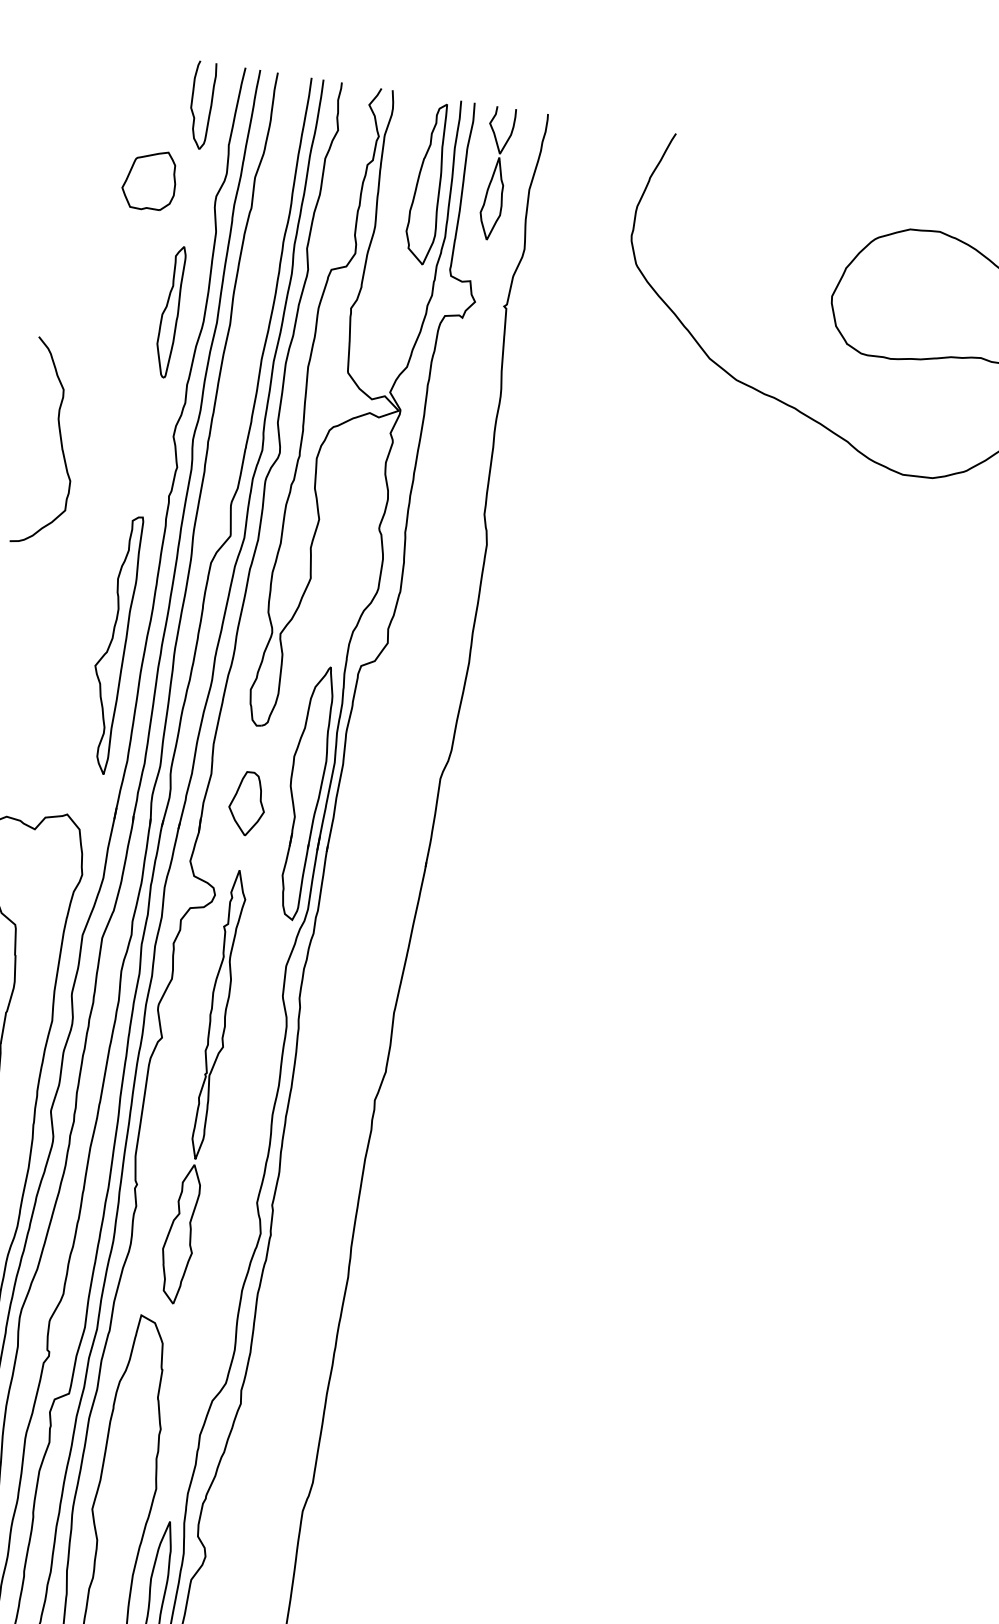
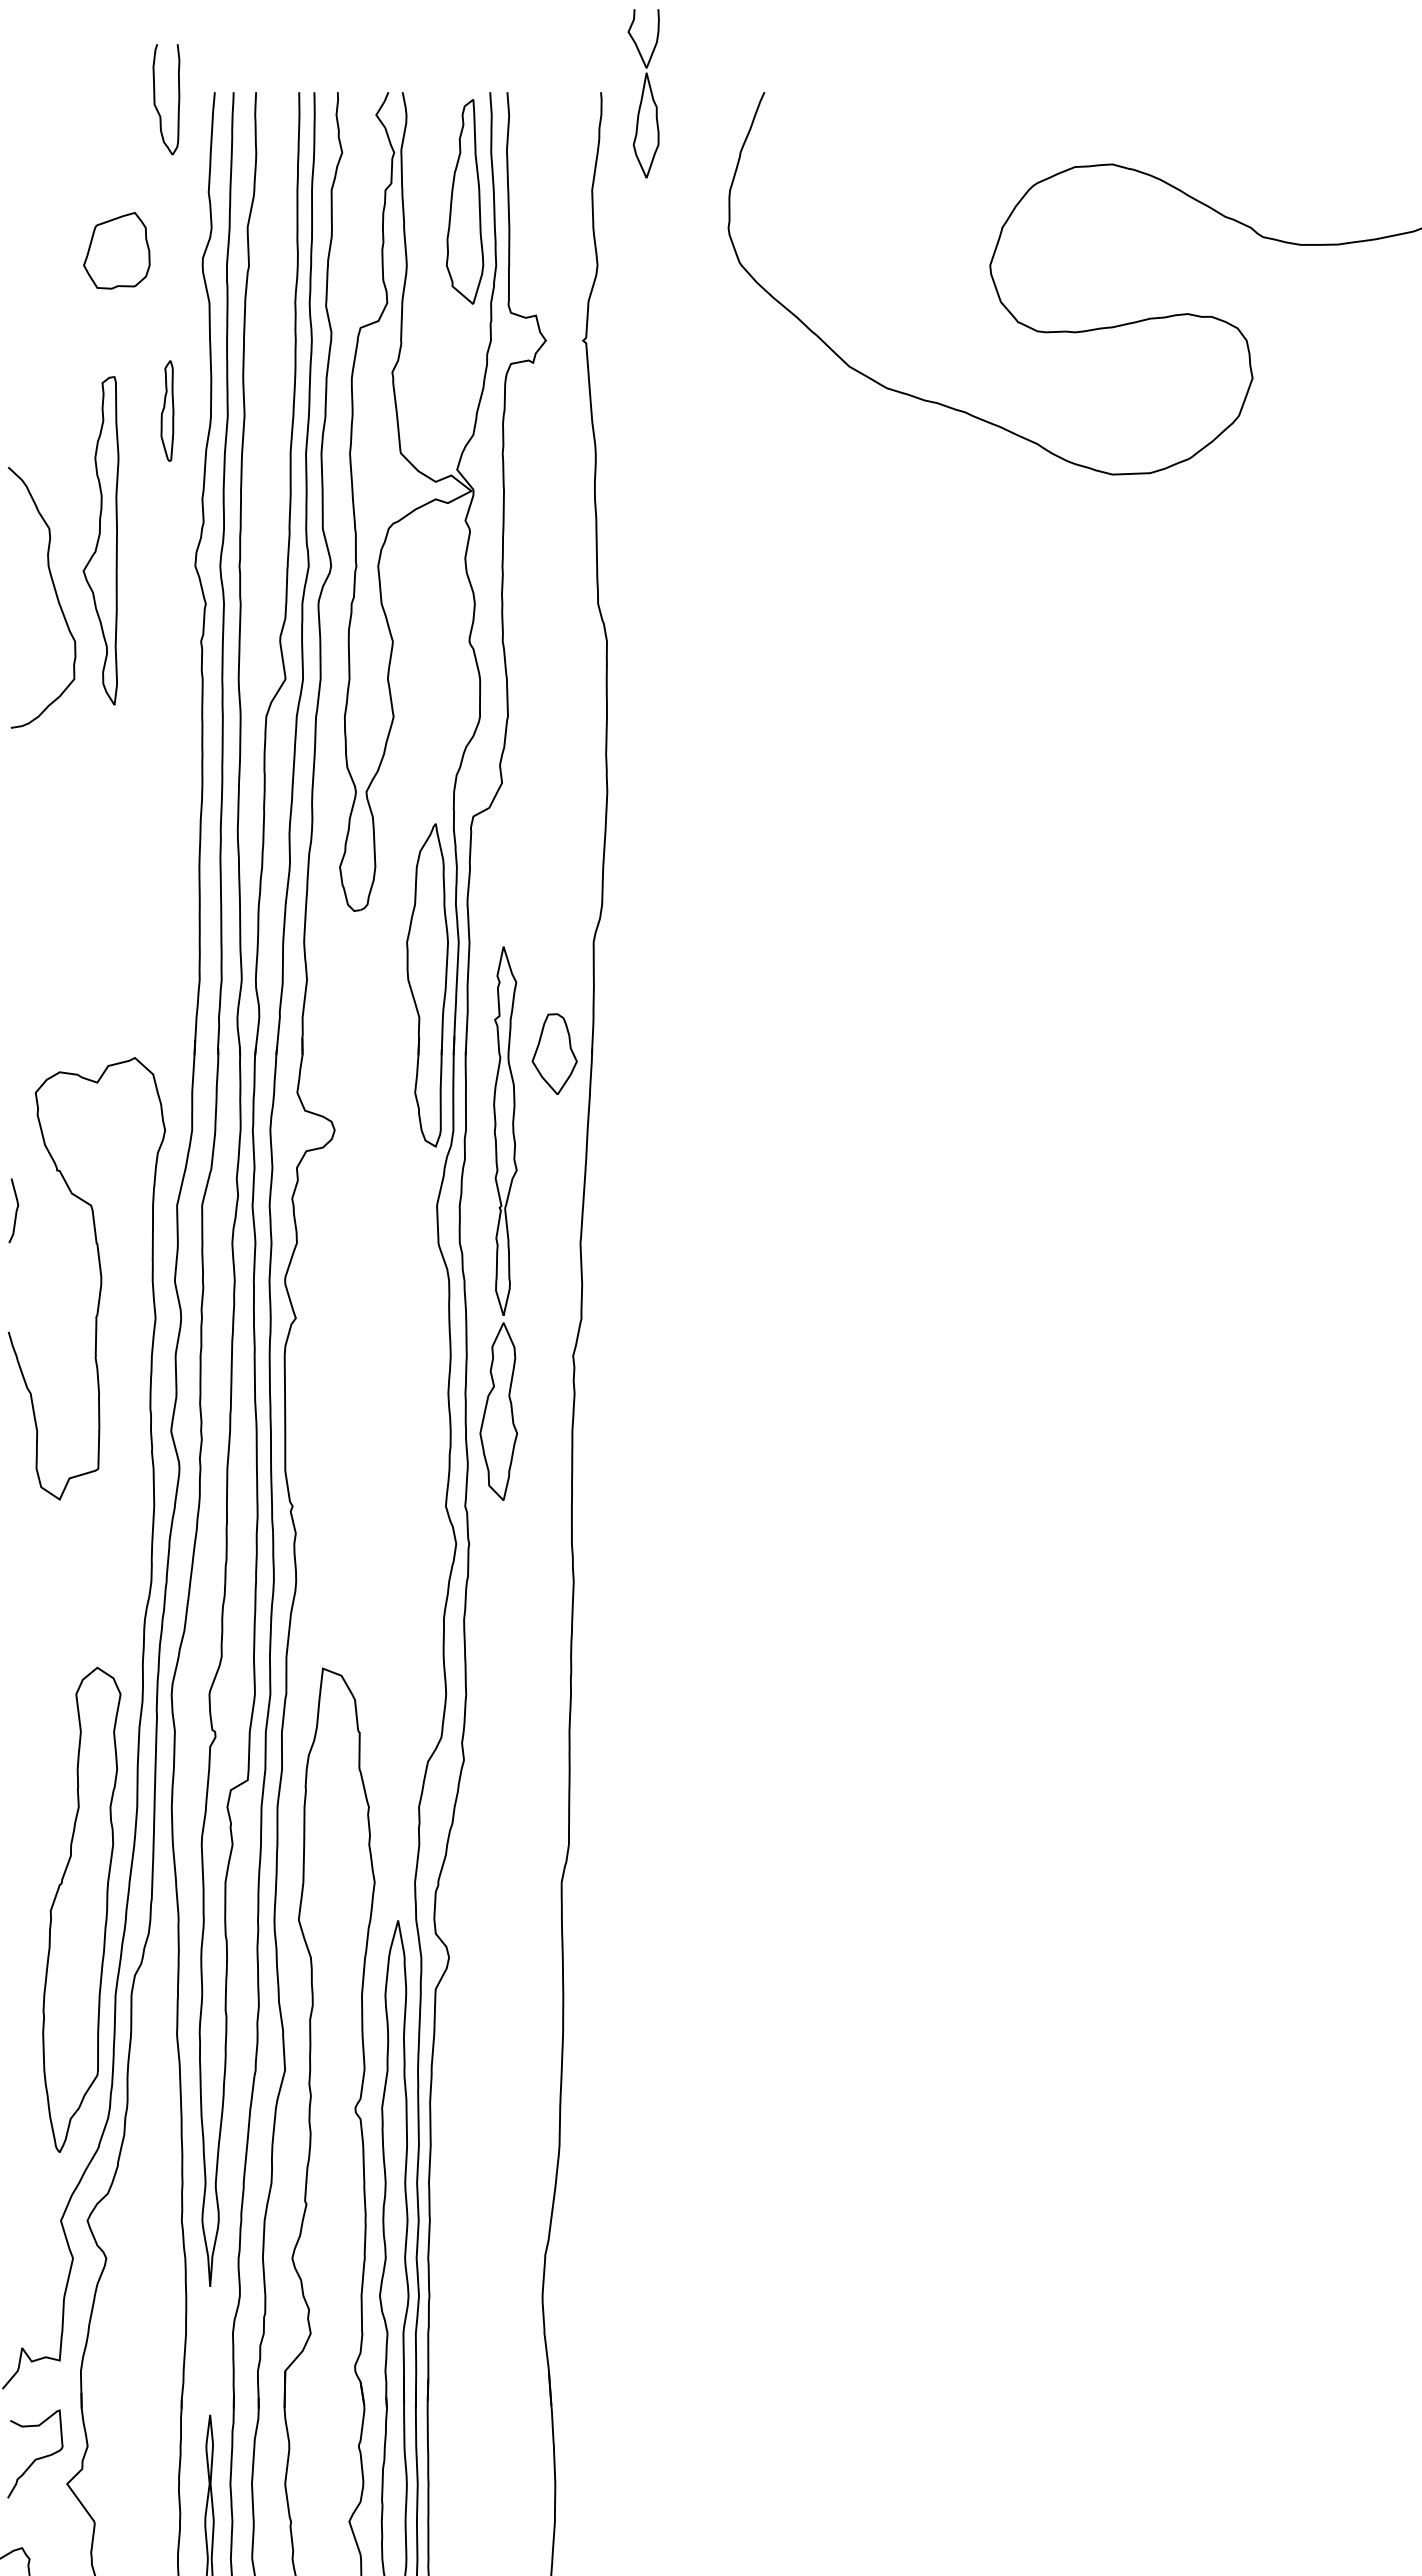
part: (192, 103) -> (155, 99), moved
part: (494, 173) -> (643, 93), moved
part: (170, 311) -> (167, 410), size x0.6
part: (112, 643) -> (100, 540), moved
part: (247, 803) -> (554, 1053), moved
part: (202, 1086) -> (498, 1223), moved

